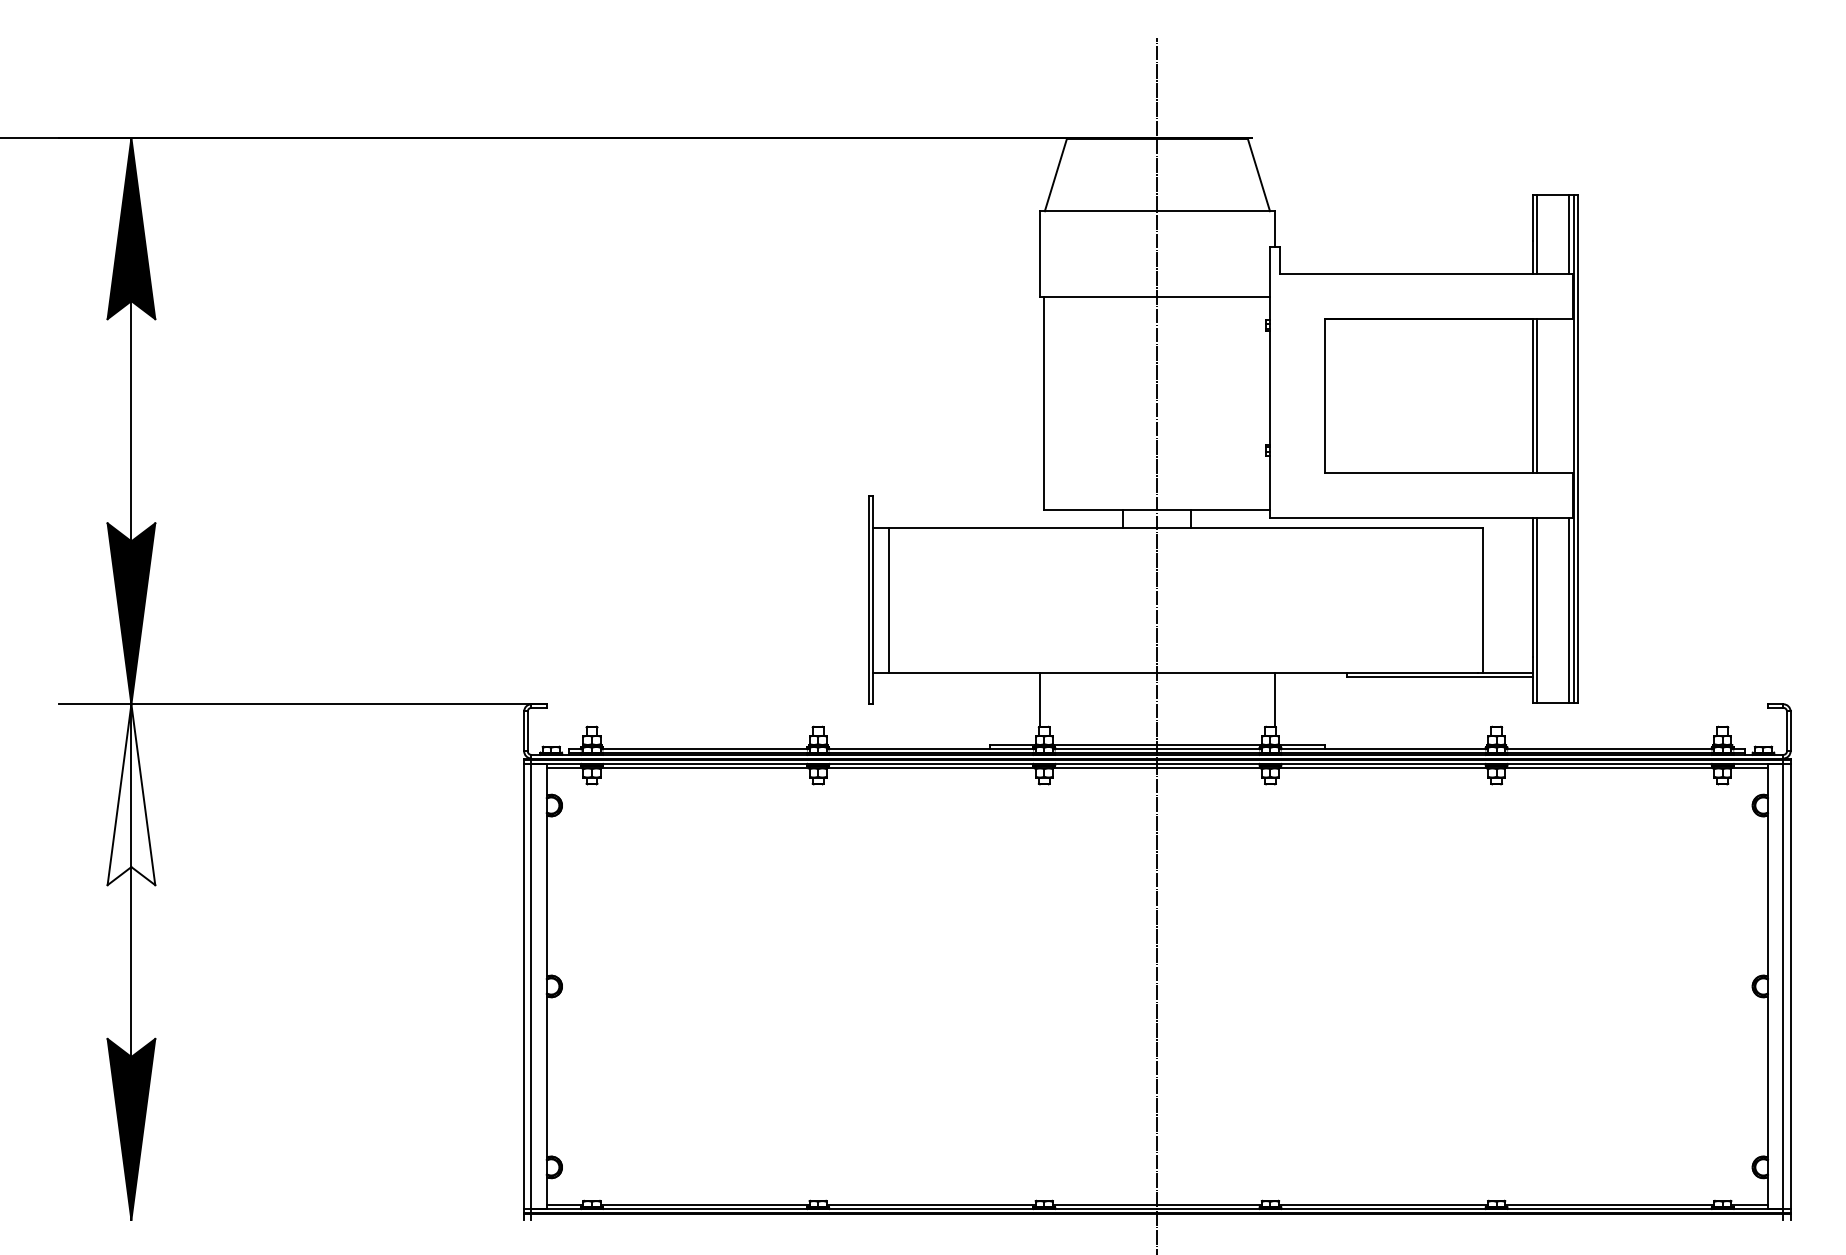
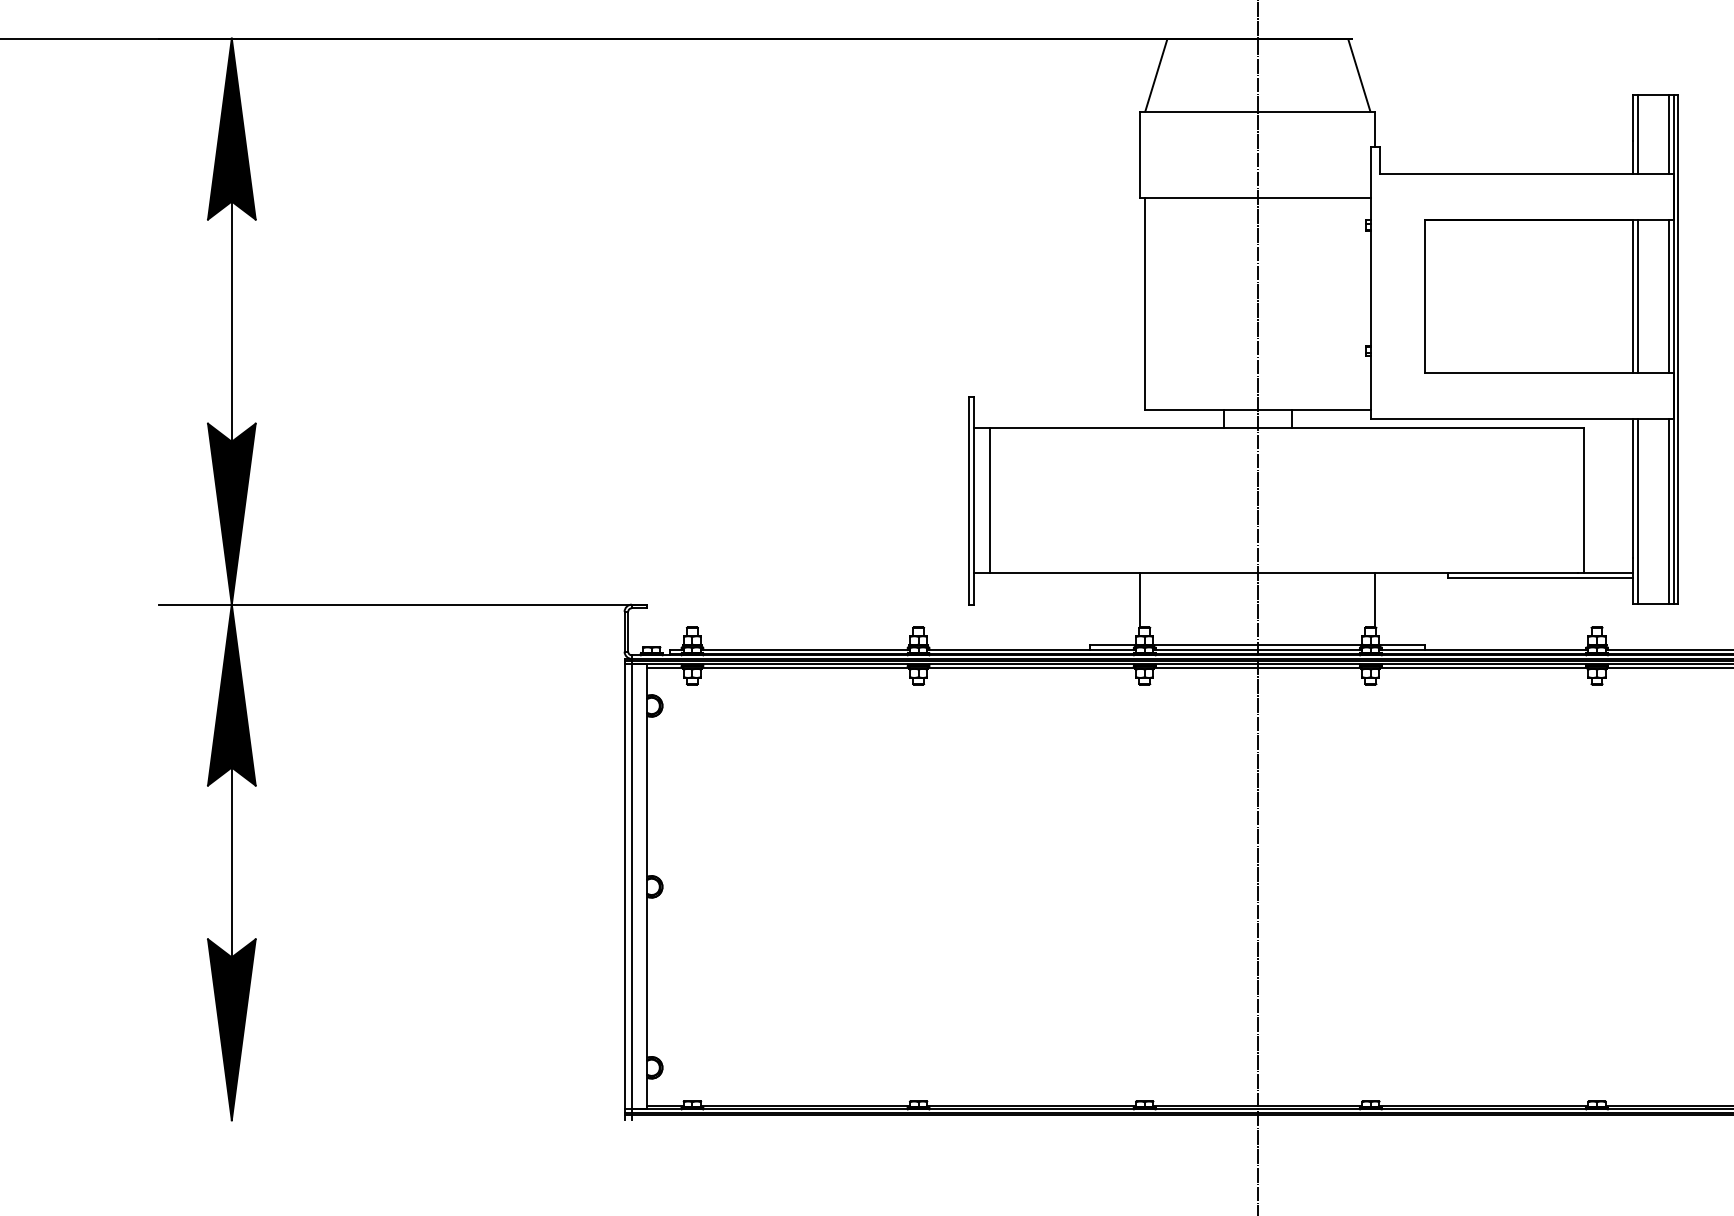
line: (1568, 396) -> (1668, 296), added
fill: (131, 794) -> (231, 694), added

